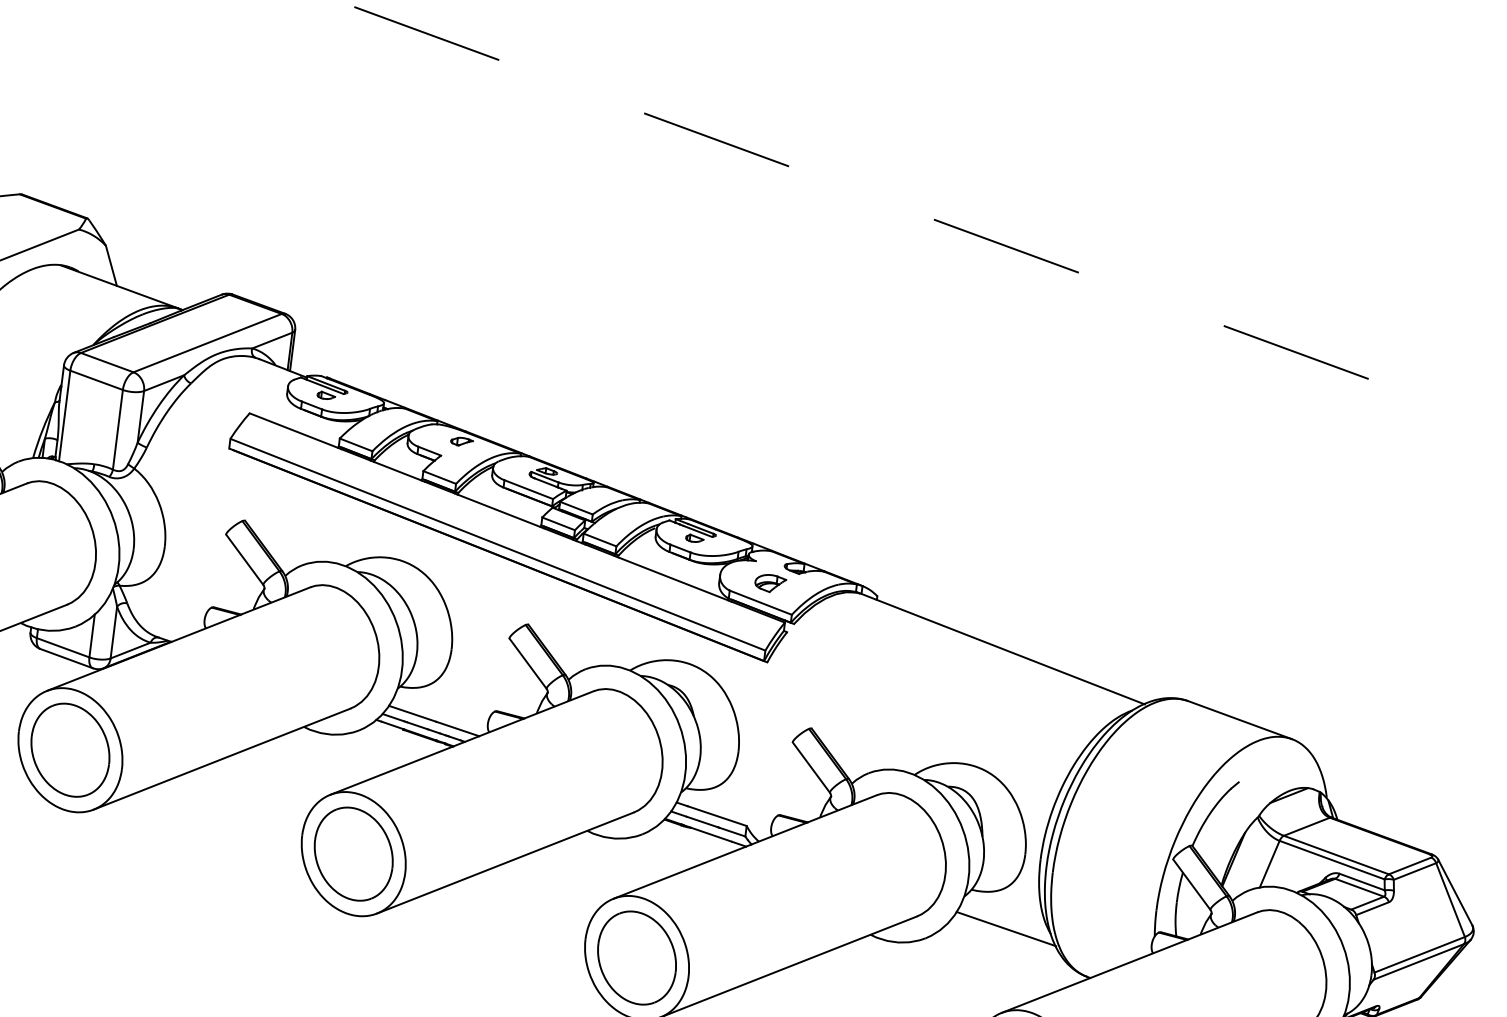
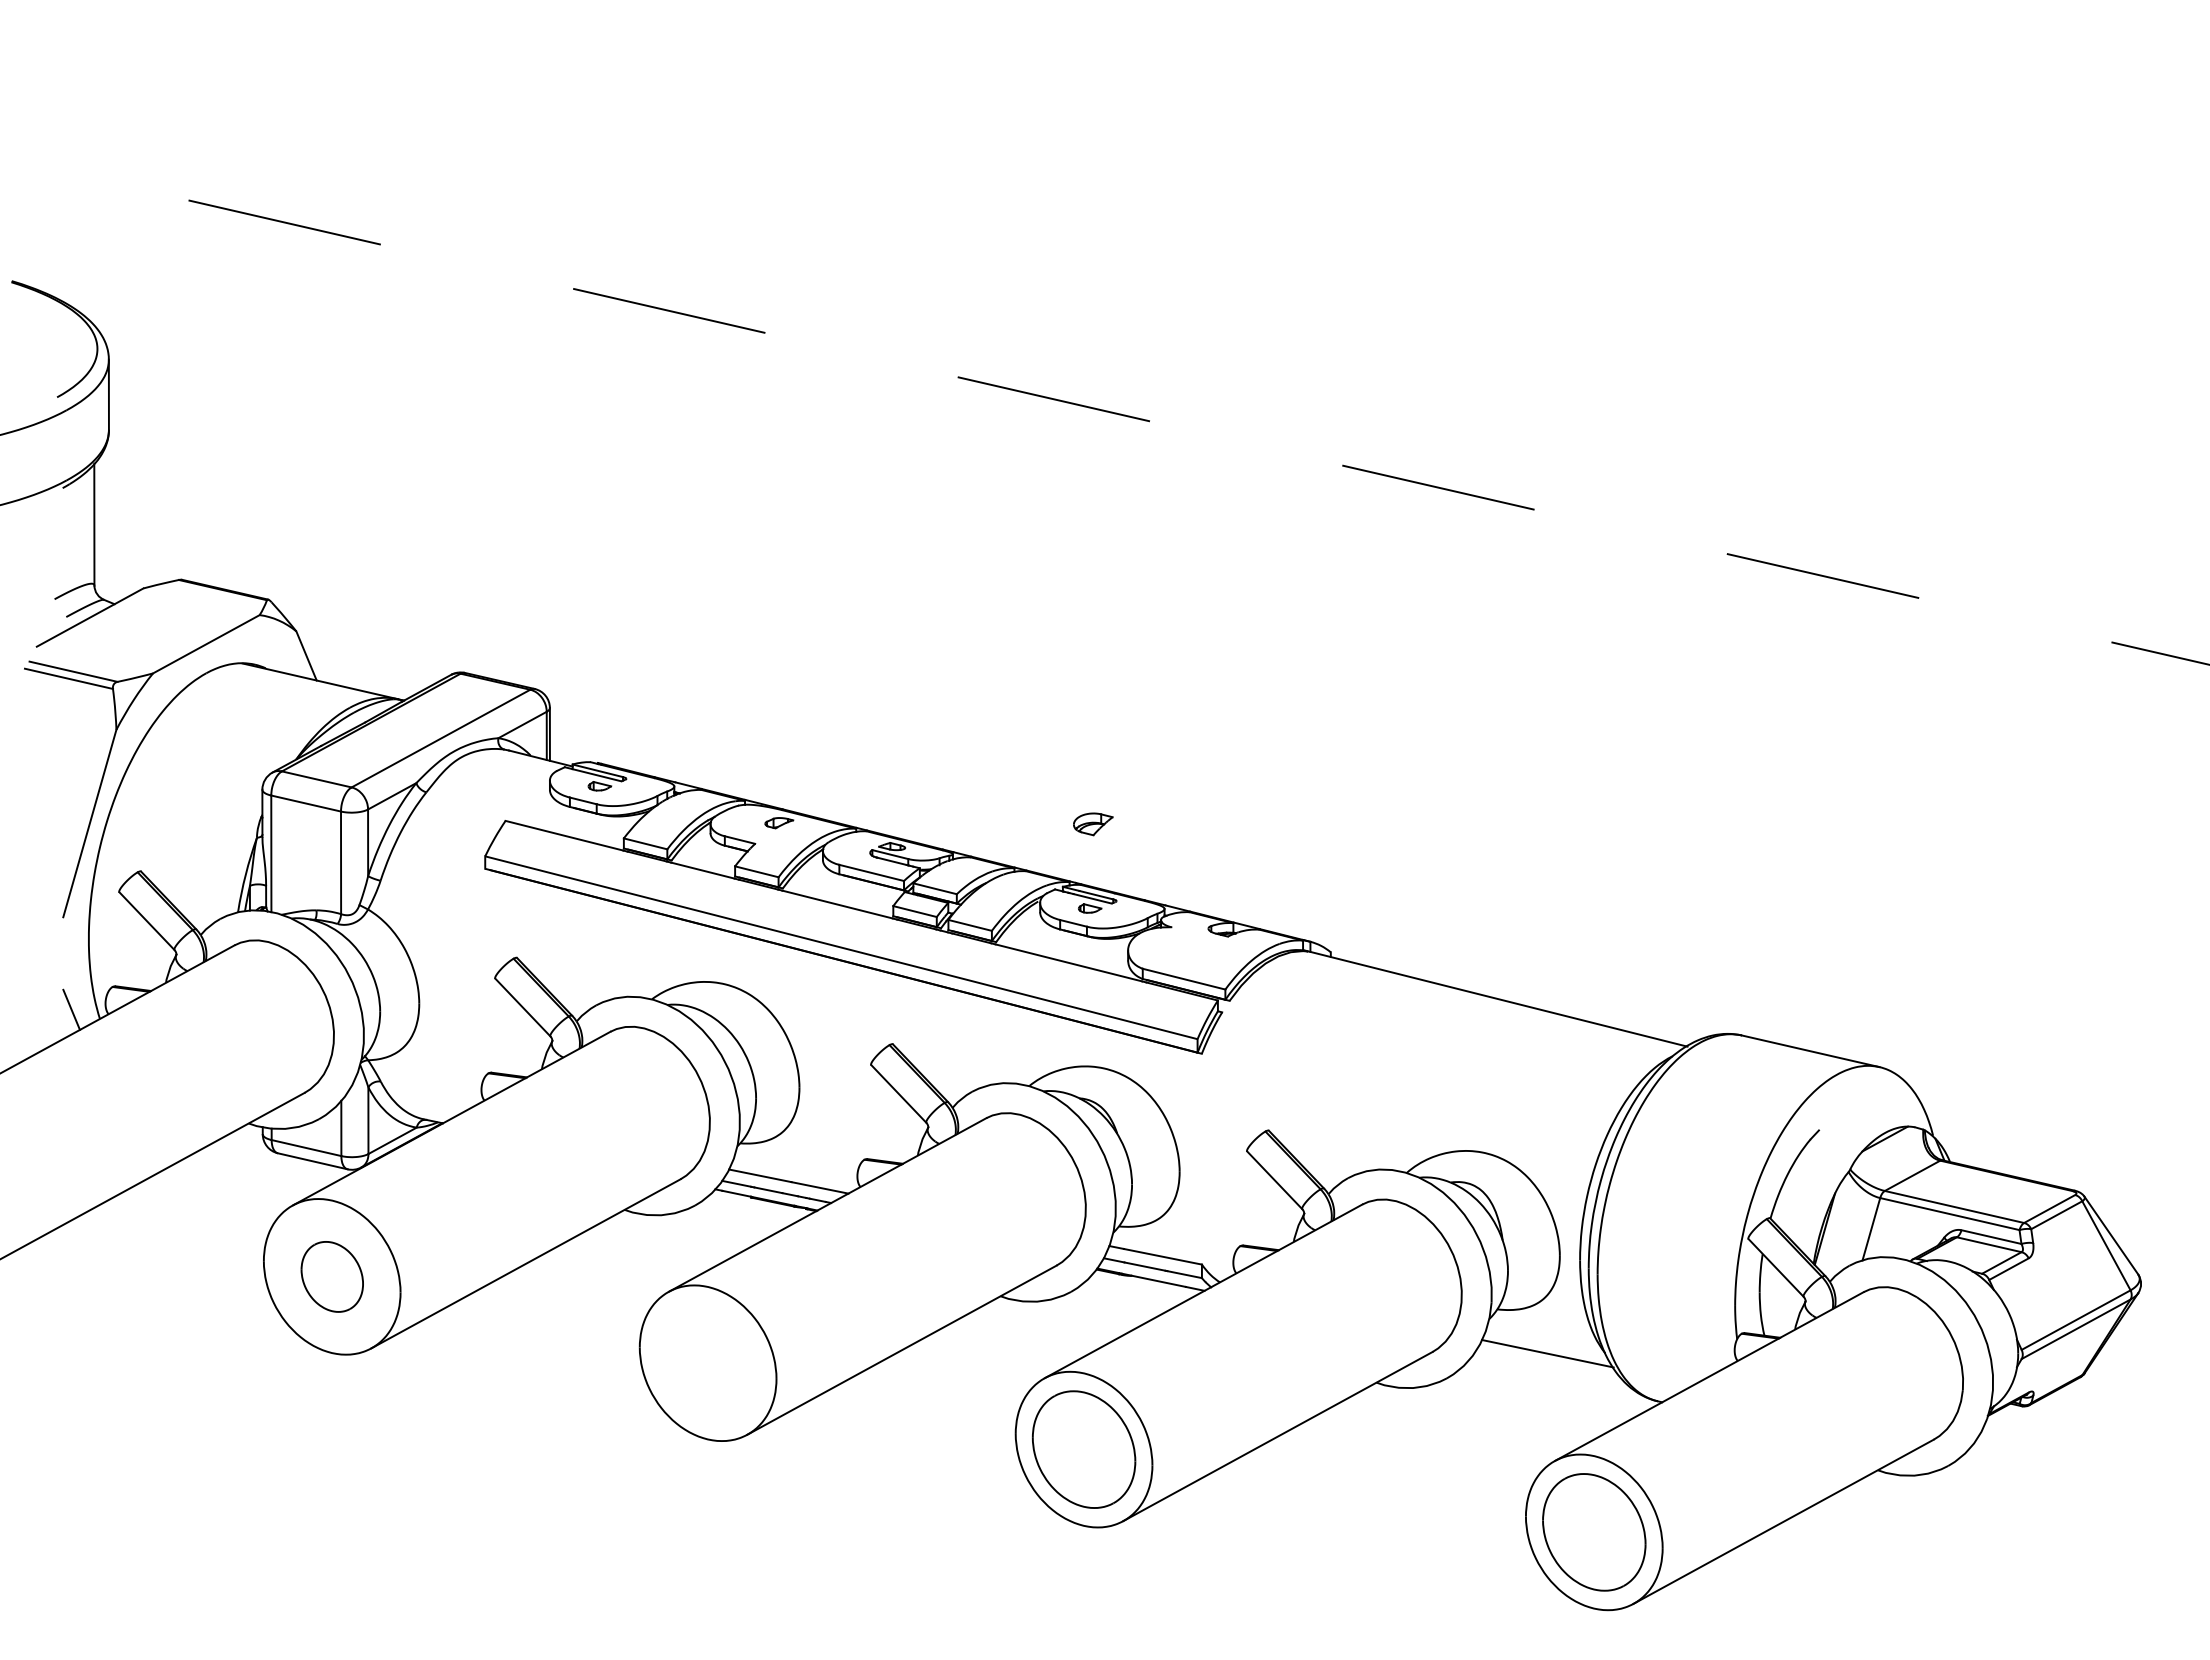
part: (770, 583) -> (1093, 824), moved
part: (70, 749) -> (332, 1276), size x0.6
part: (354, 854) -> (708, 1363), removed

